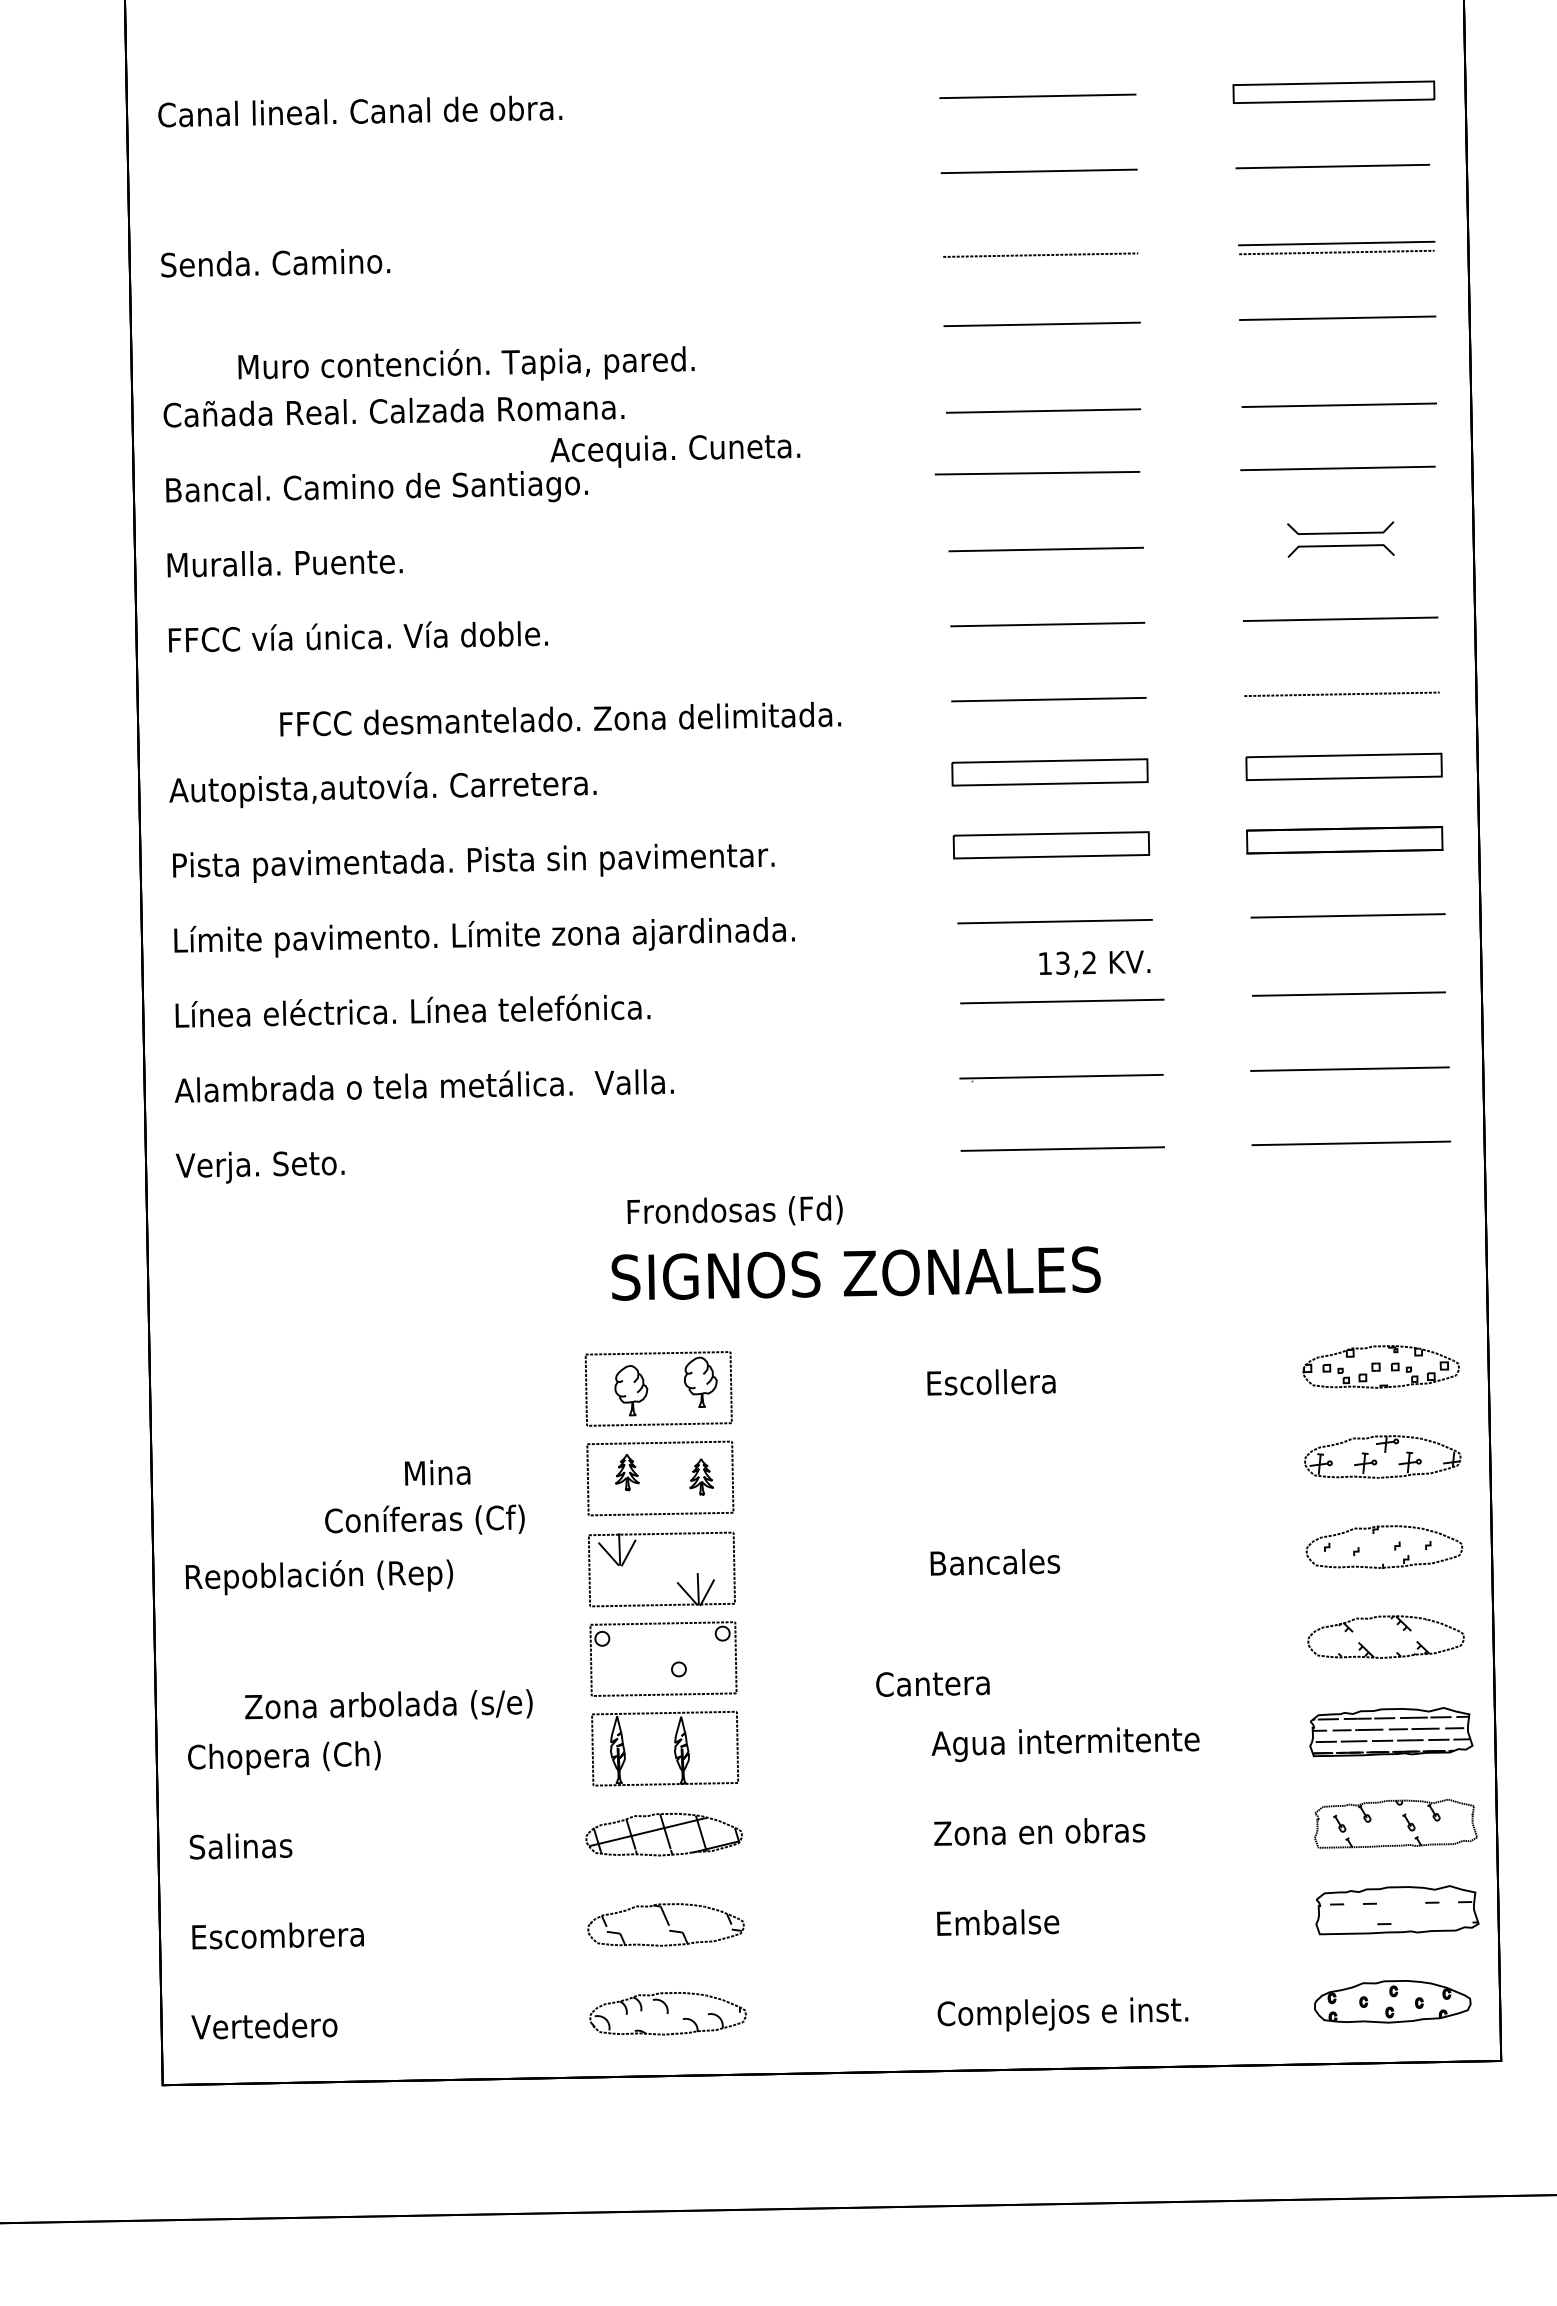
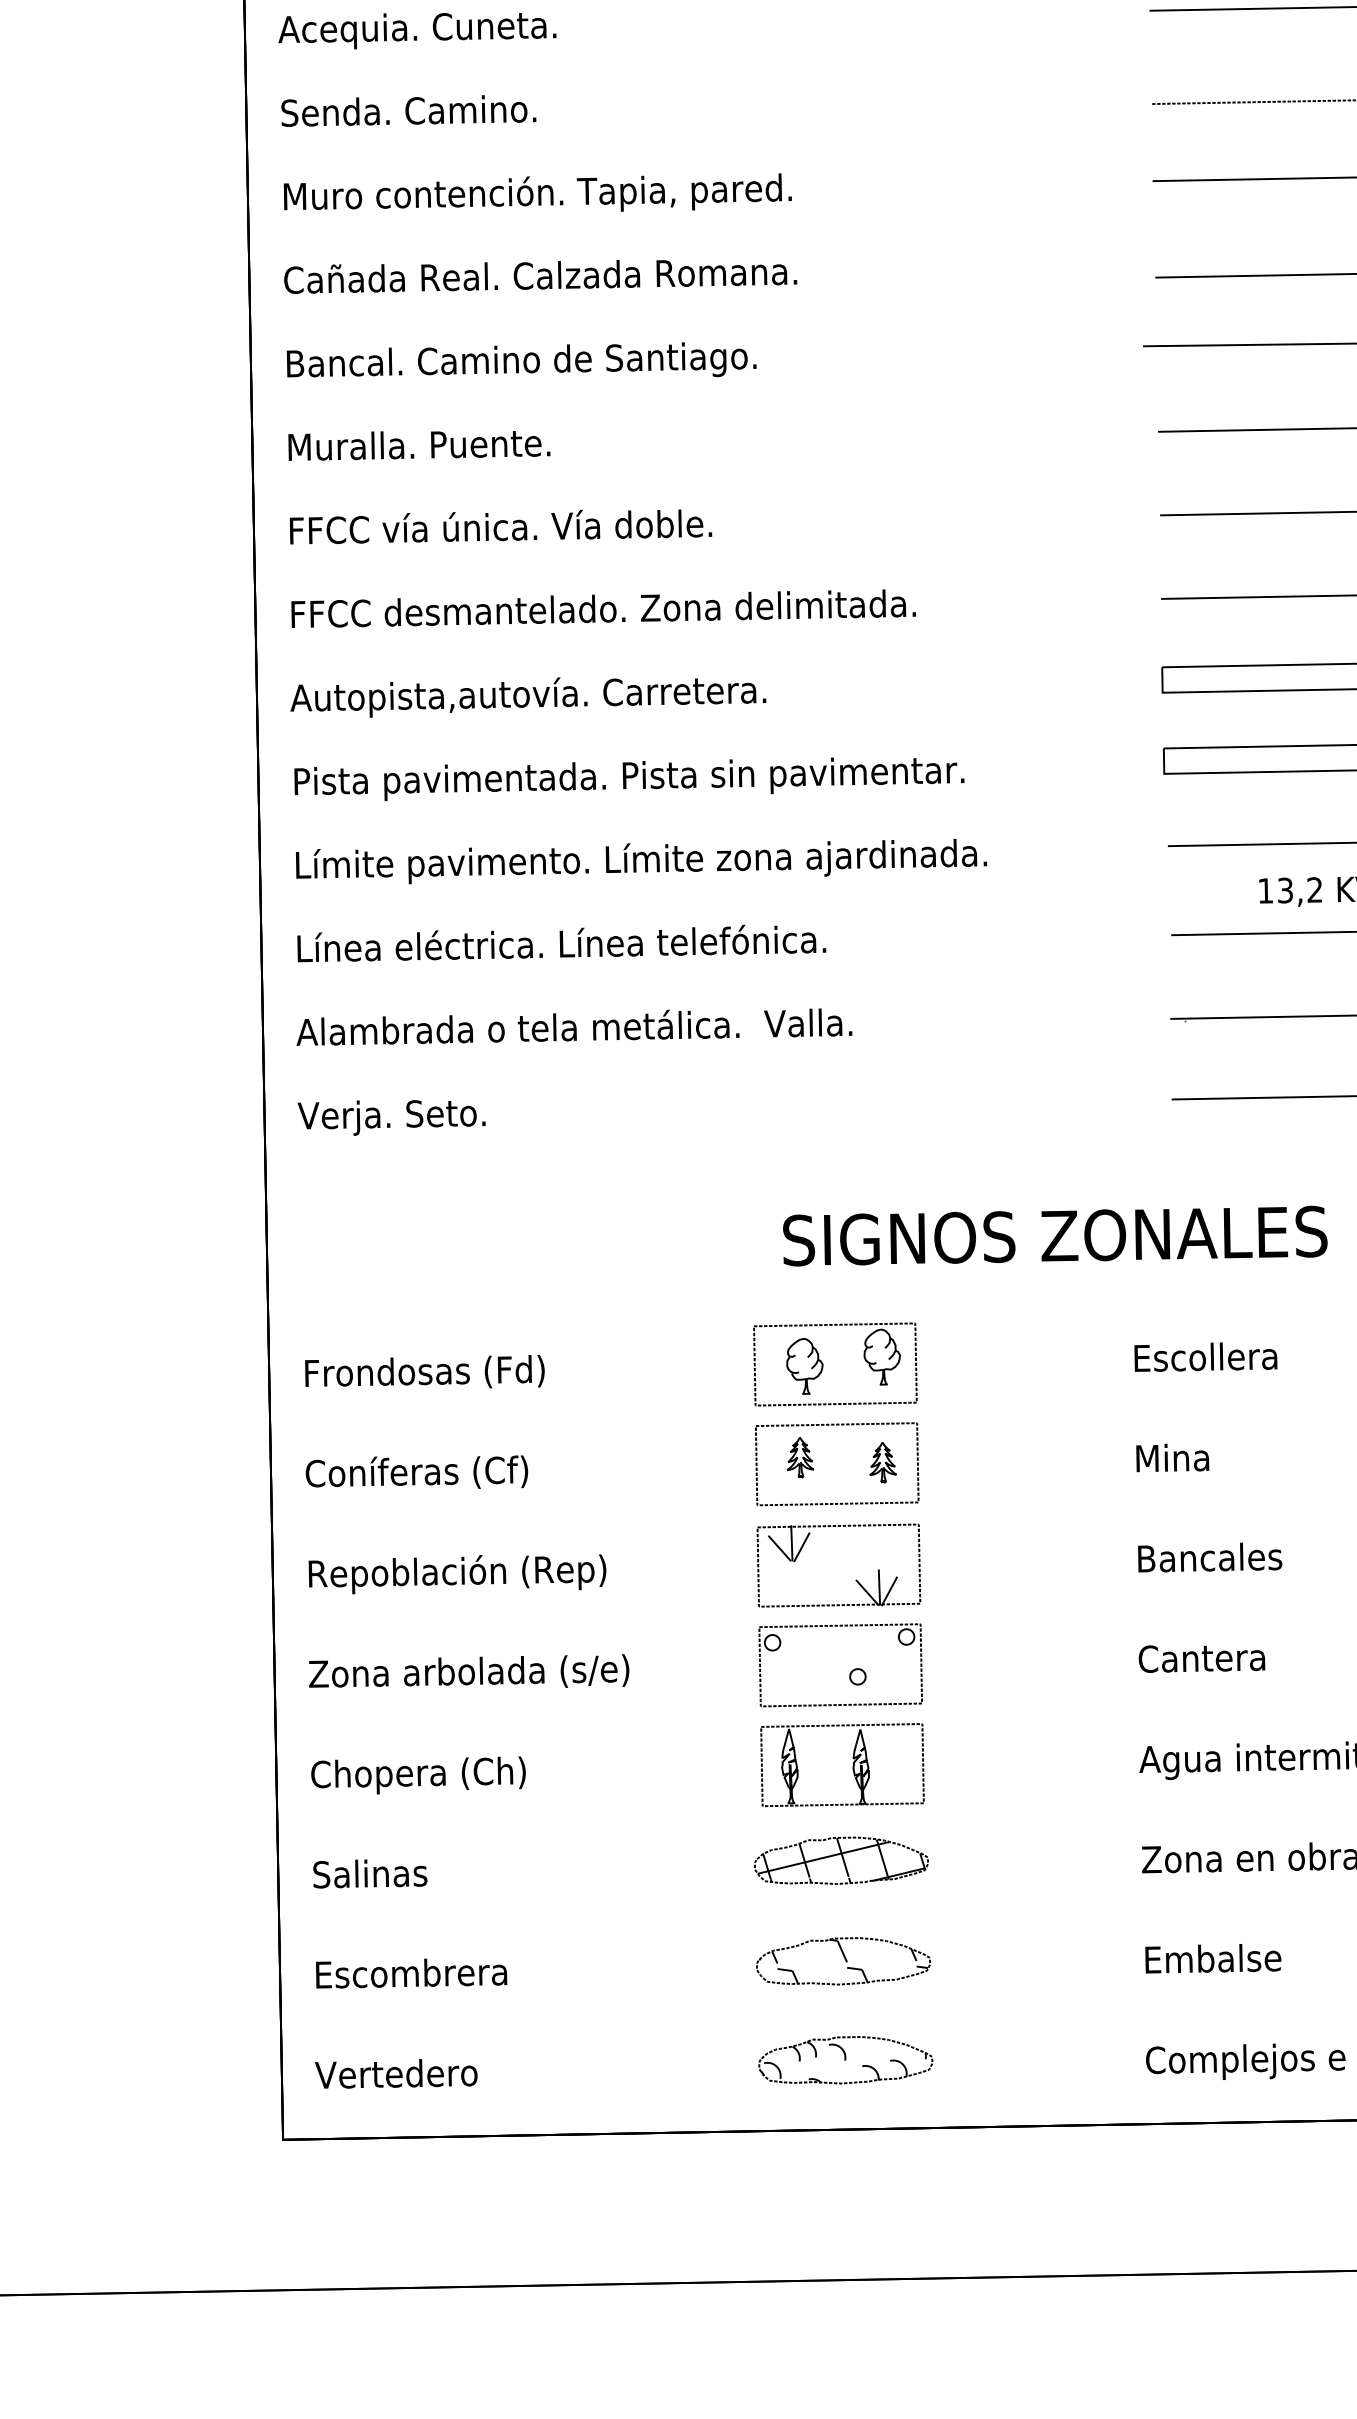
text: (466, 363) -> (537, 192), moved
text: (675, 451) -> (417, 31), moved
text: (560, 718) -> (603, 607), moved
text: (734, 1210) -> (424, 1371), moved
text: (437, 1472) -> (1172, 1457), moved
text: (424, 1519) -> (416, 1472), moved
text: (932, 1684) -> (1201, 1659), moved
text: (388, 1704) -> (468, 1671), moved

